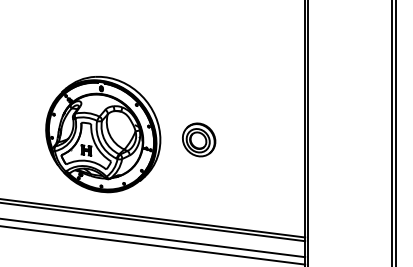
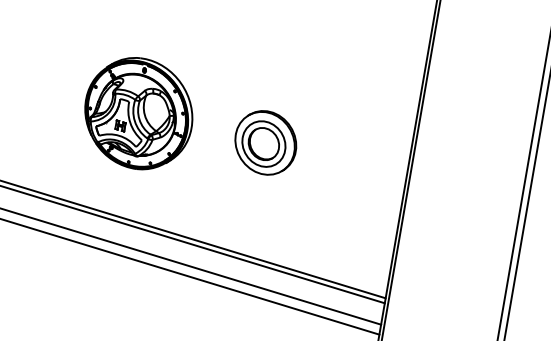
part: (103, 134) -> (139, 113), size x0.7
part: (199, 139) -> (266, 142), size x1.4

